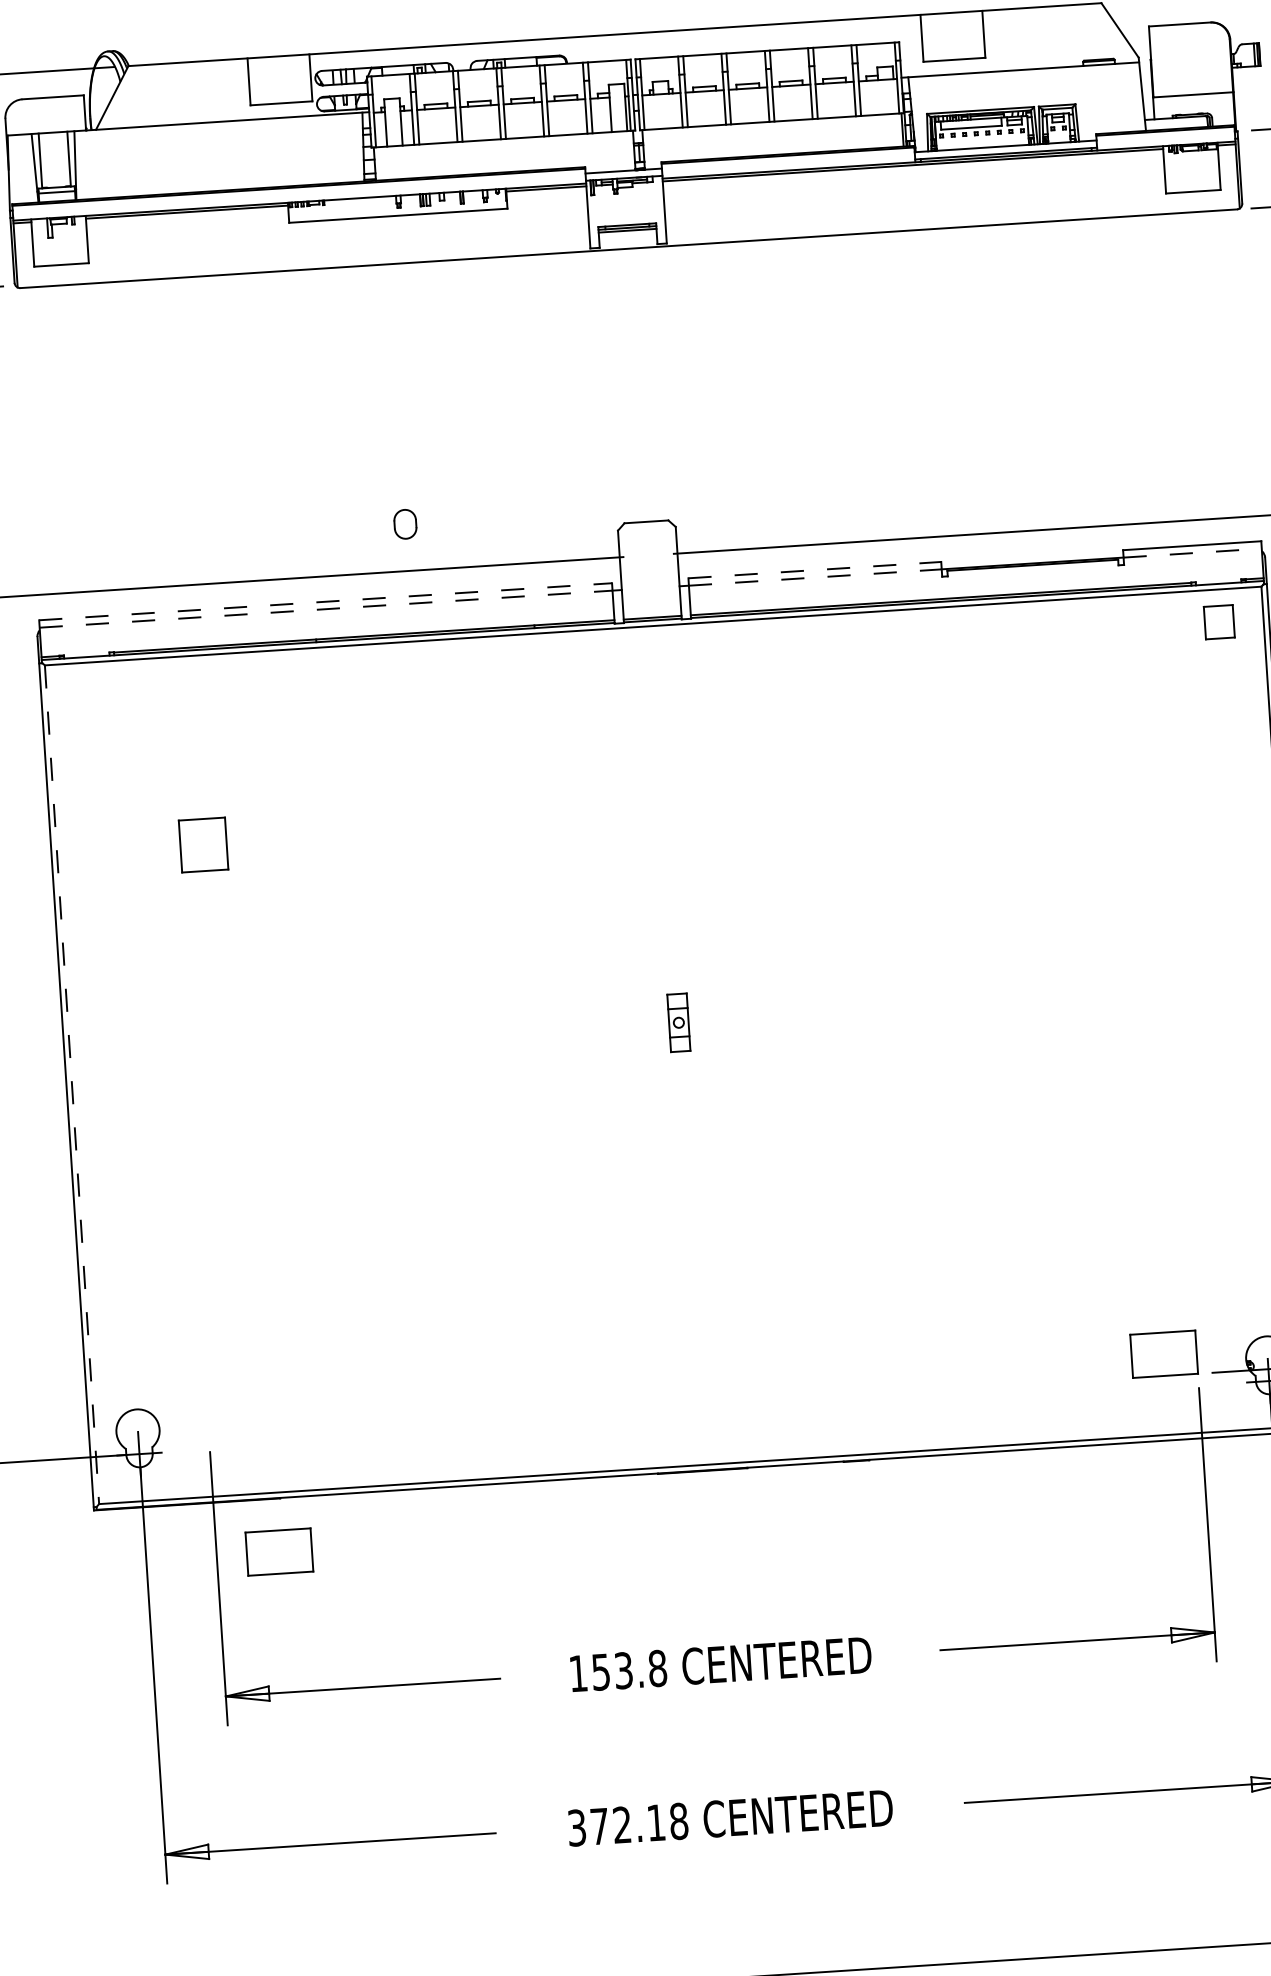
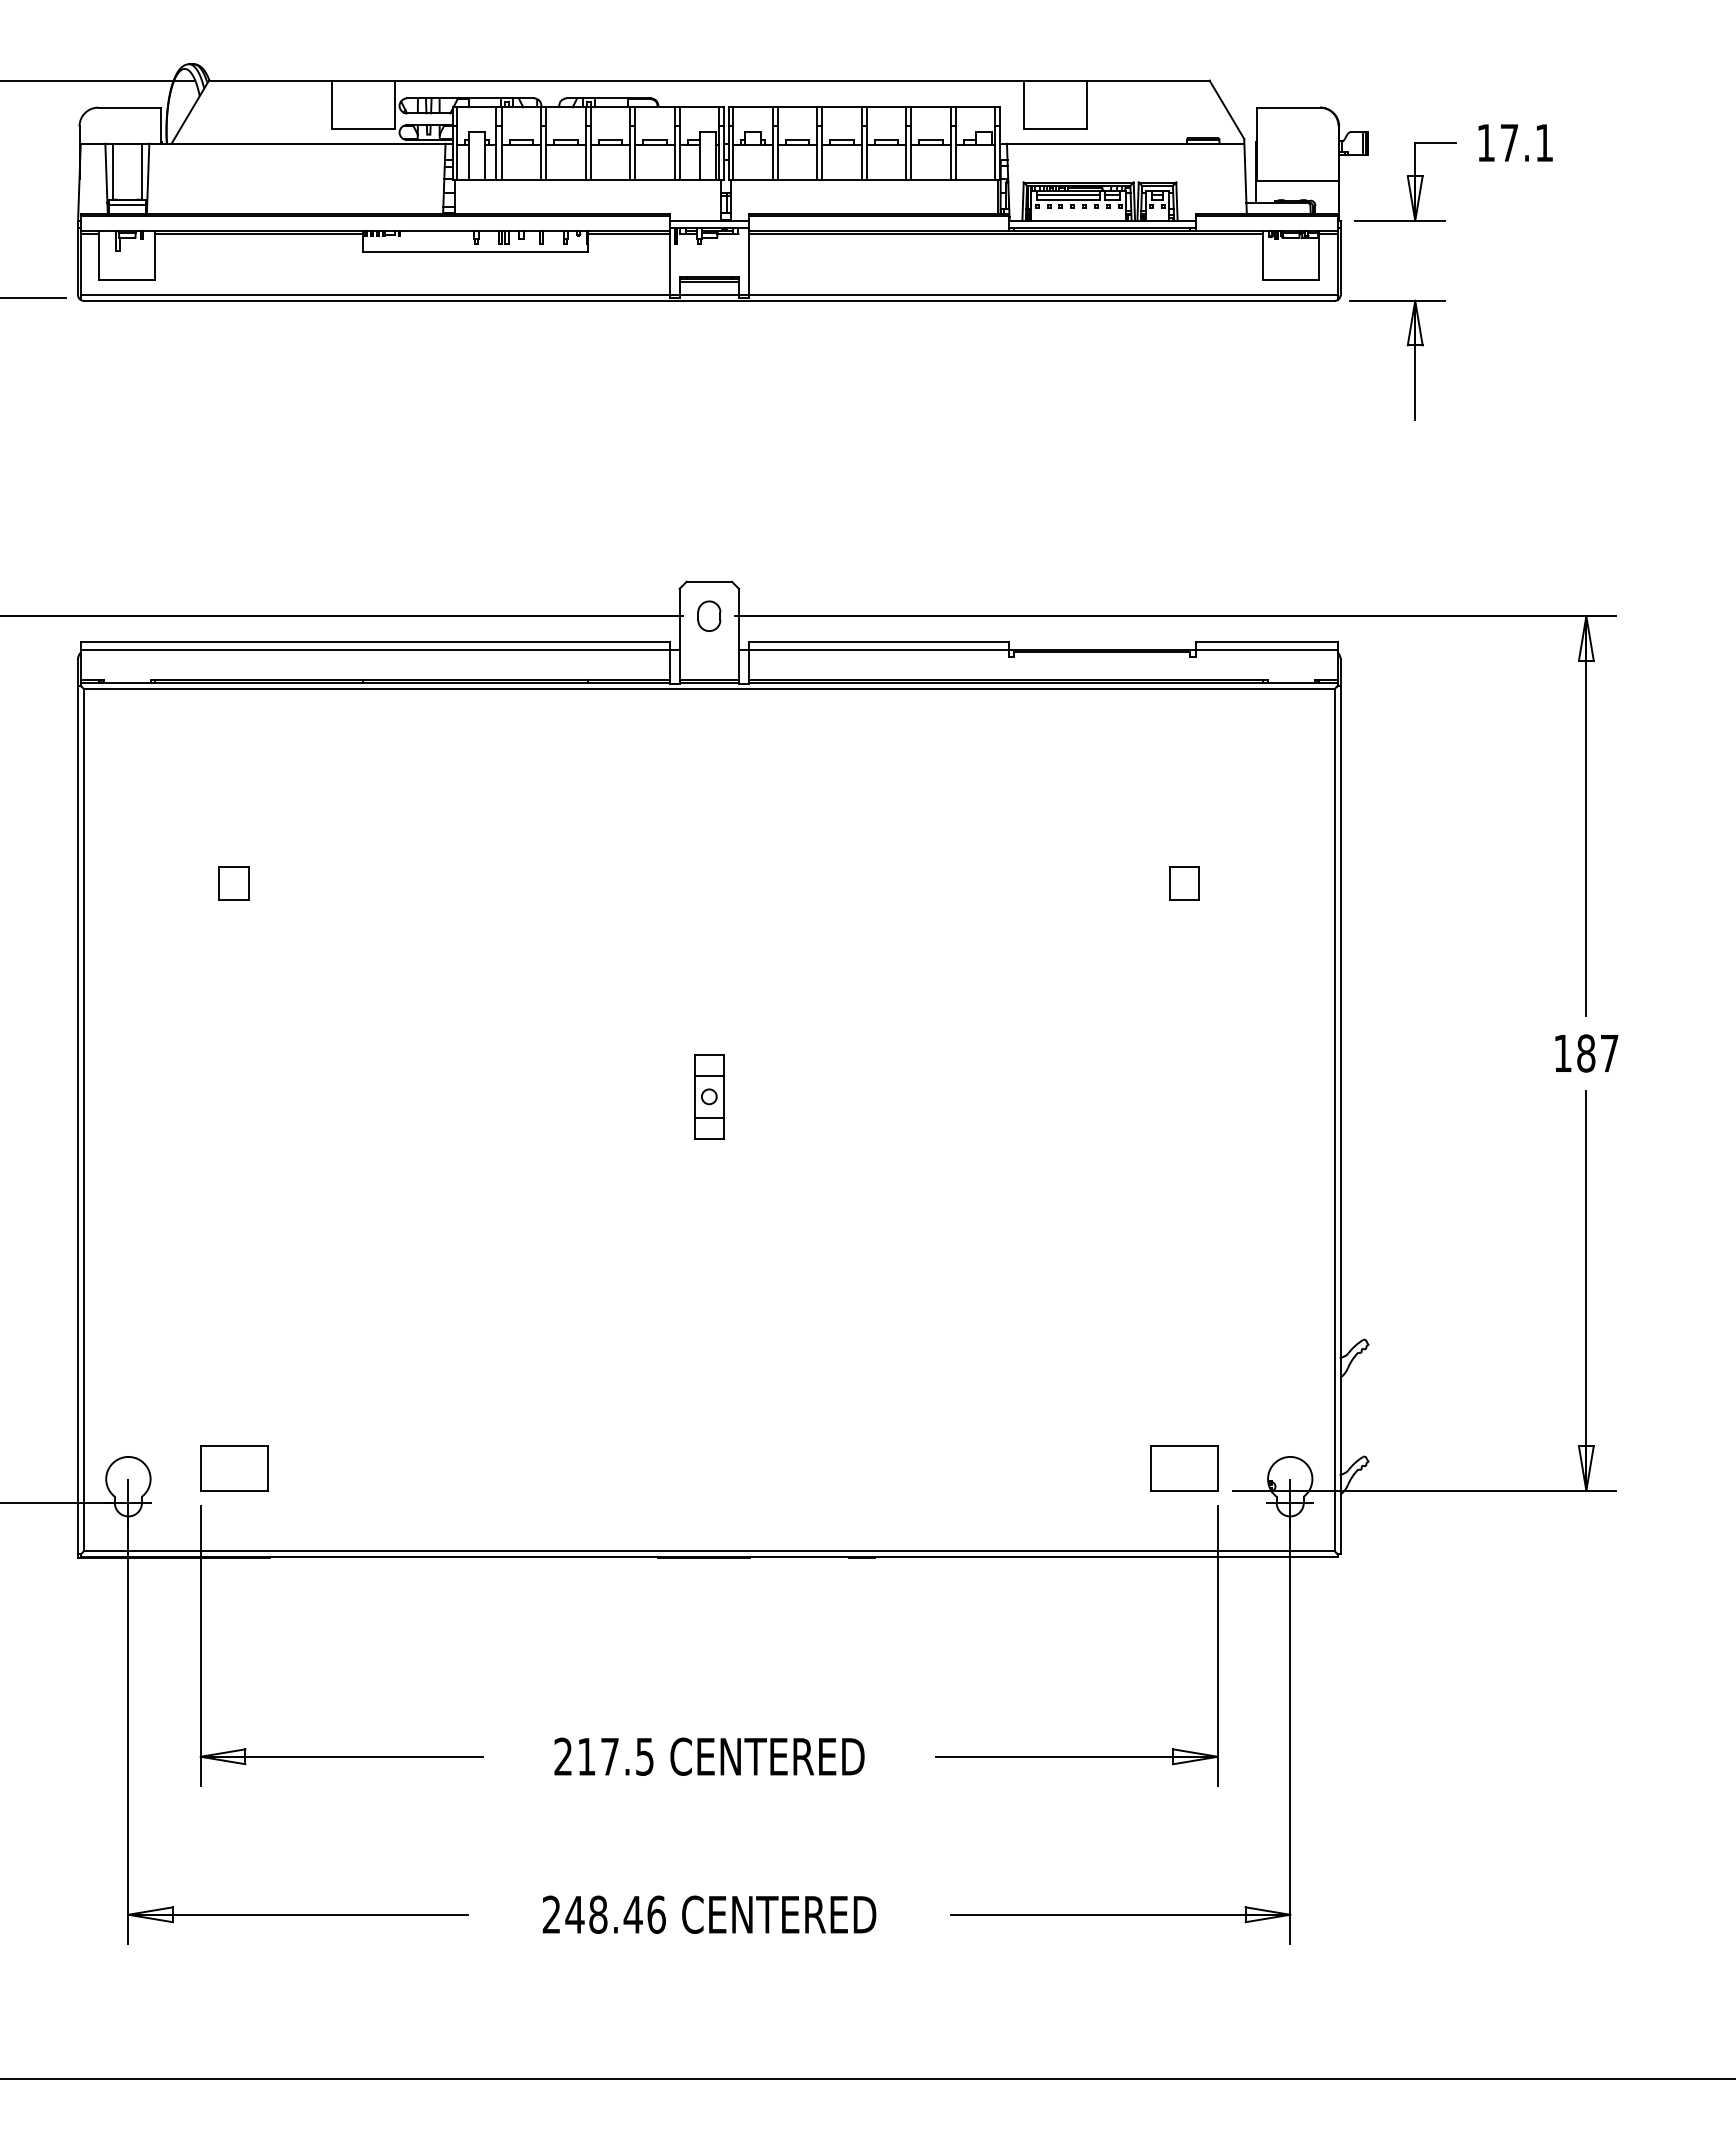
line: (971, 122) -> (1068, 194), added
line: (627, 243) -> (708, 295), added
part: (405, 523) -> (709, 615), moved
line: (1193, 552) -> (1267, 649), dashed -> solid
line: (814, 570) -> (878, 642), dashed -> solid
line: (815, 577) -> (878, 649), dashed -> solid
line: (325, 601) -> (375, 642), dashed -> solid
line: (326, 608) -> (375, 649), dashed -> solid
part: (1219, 622) -> (1184, 883), moved
part: (202, 845) -> (233, 883), size x0.62
part: (678, 1022) -> (709, 1096), size x1.43
line: (71, 1085) -> (83, 1120), dashed -> solid
part: (279, 1552) -> (234, 1468), moved
text: (618, 1670) -> (604, 1756), 153.8 -> 217.5
text: (627, 1824) -> (603, 1914), 372.18 -> 248.46

